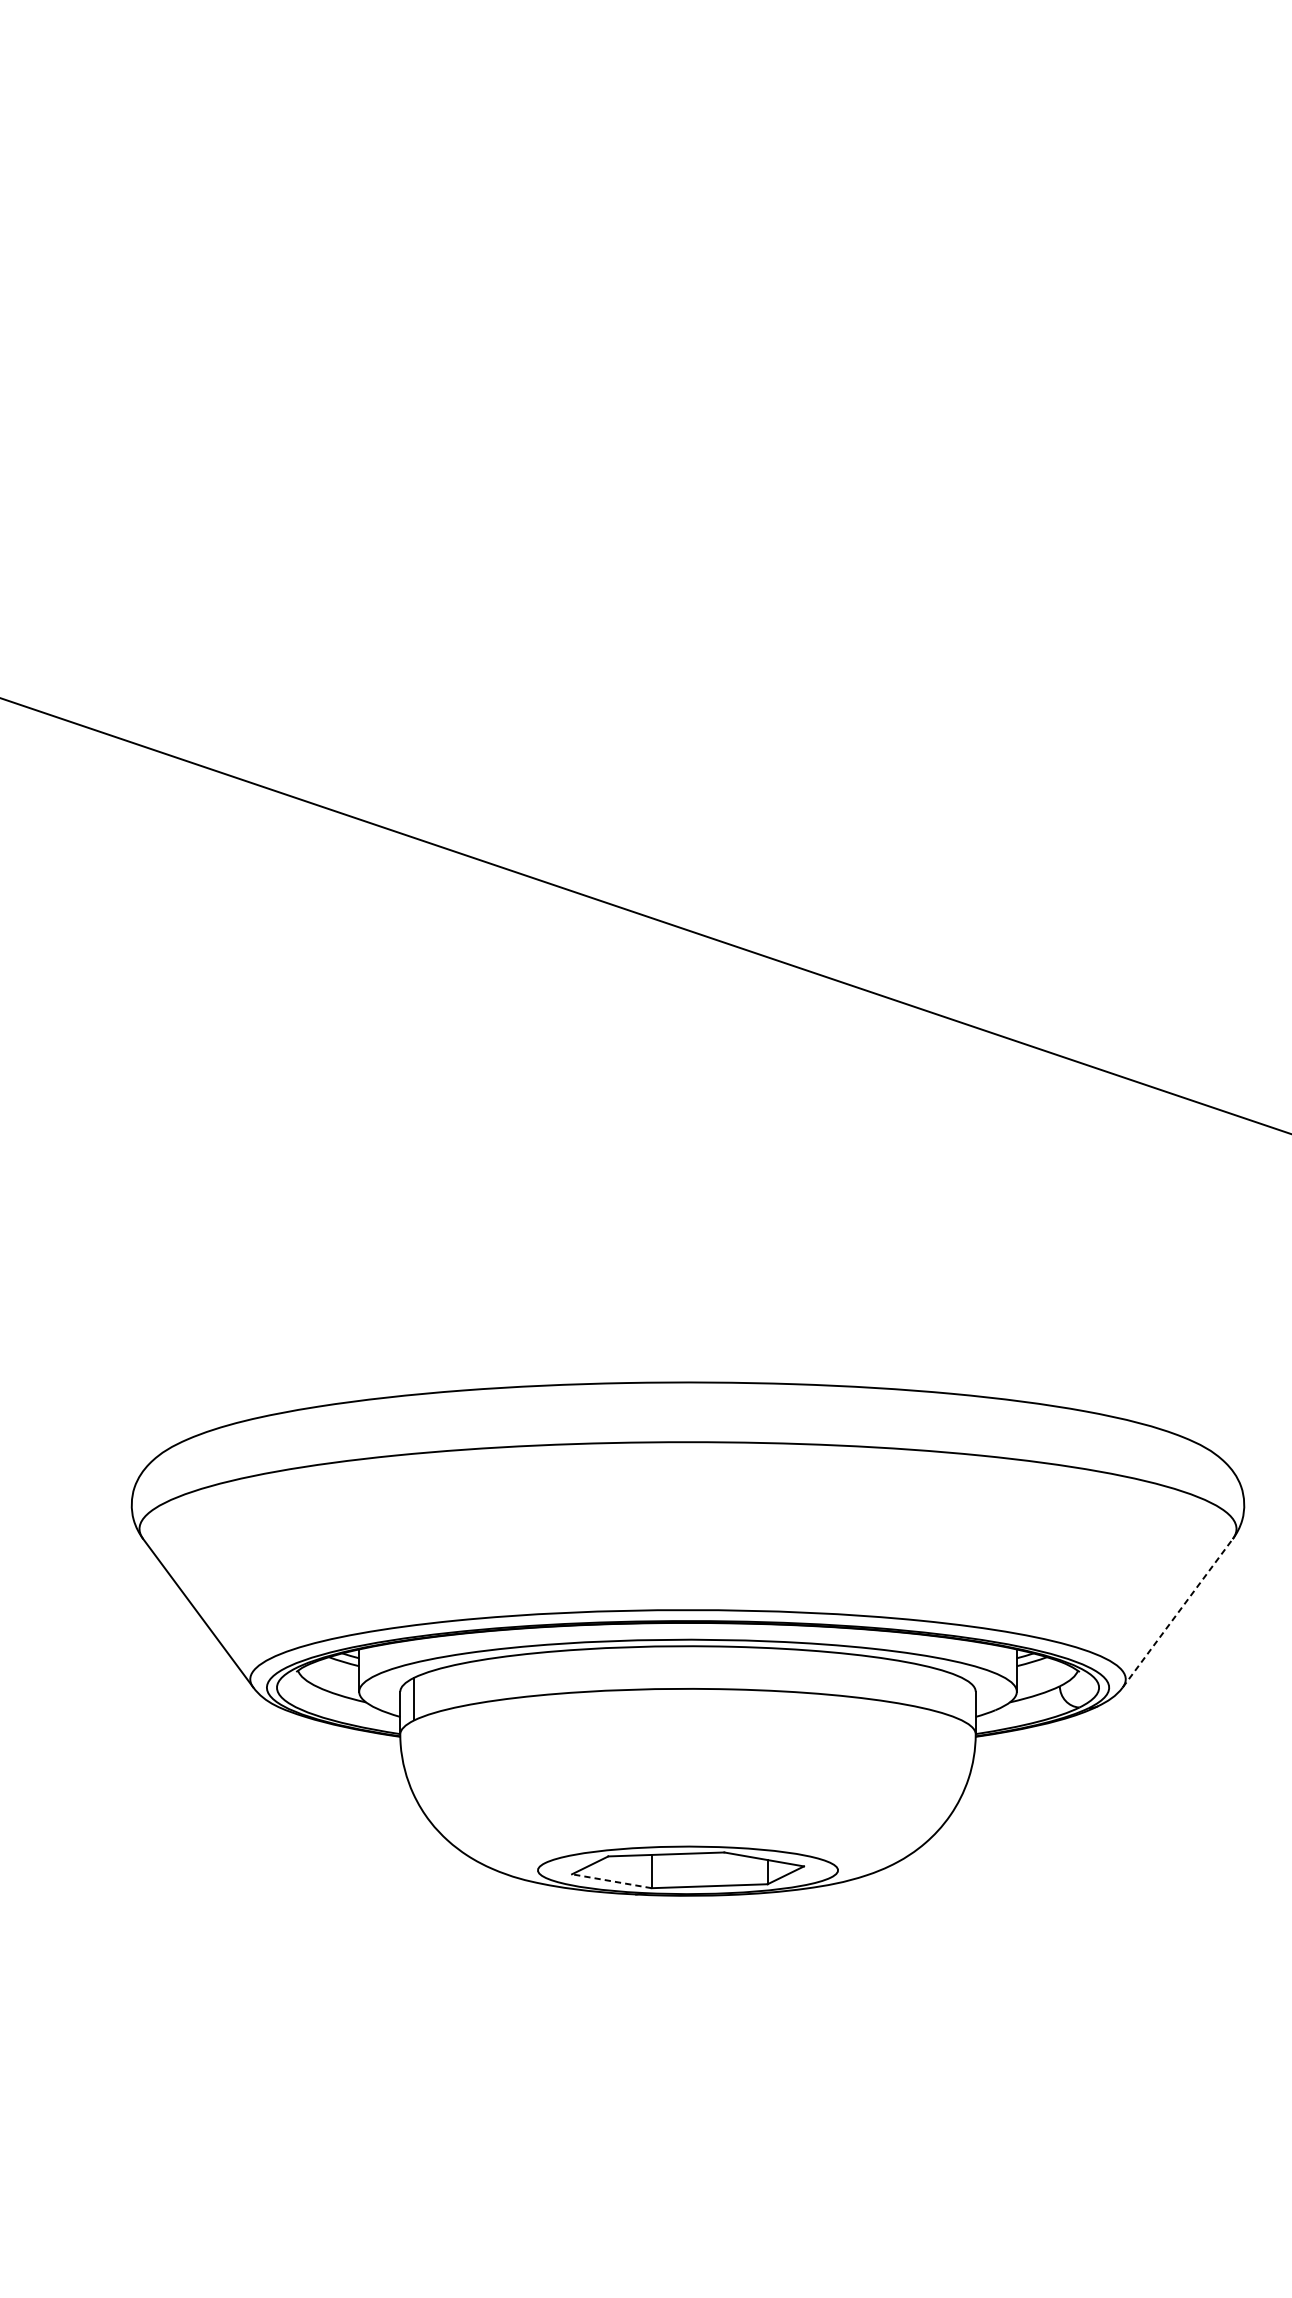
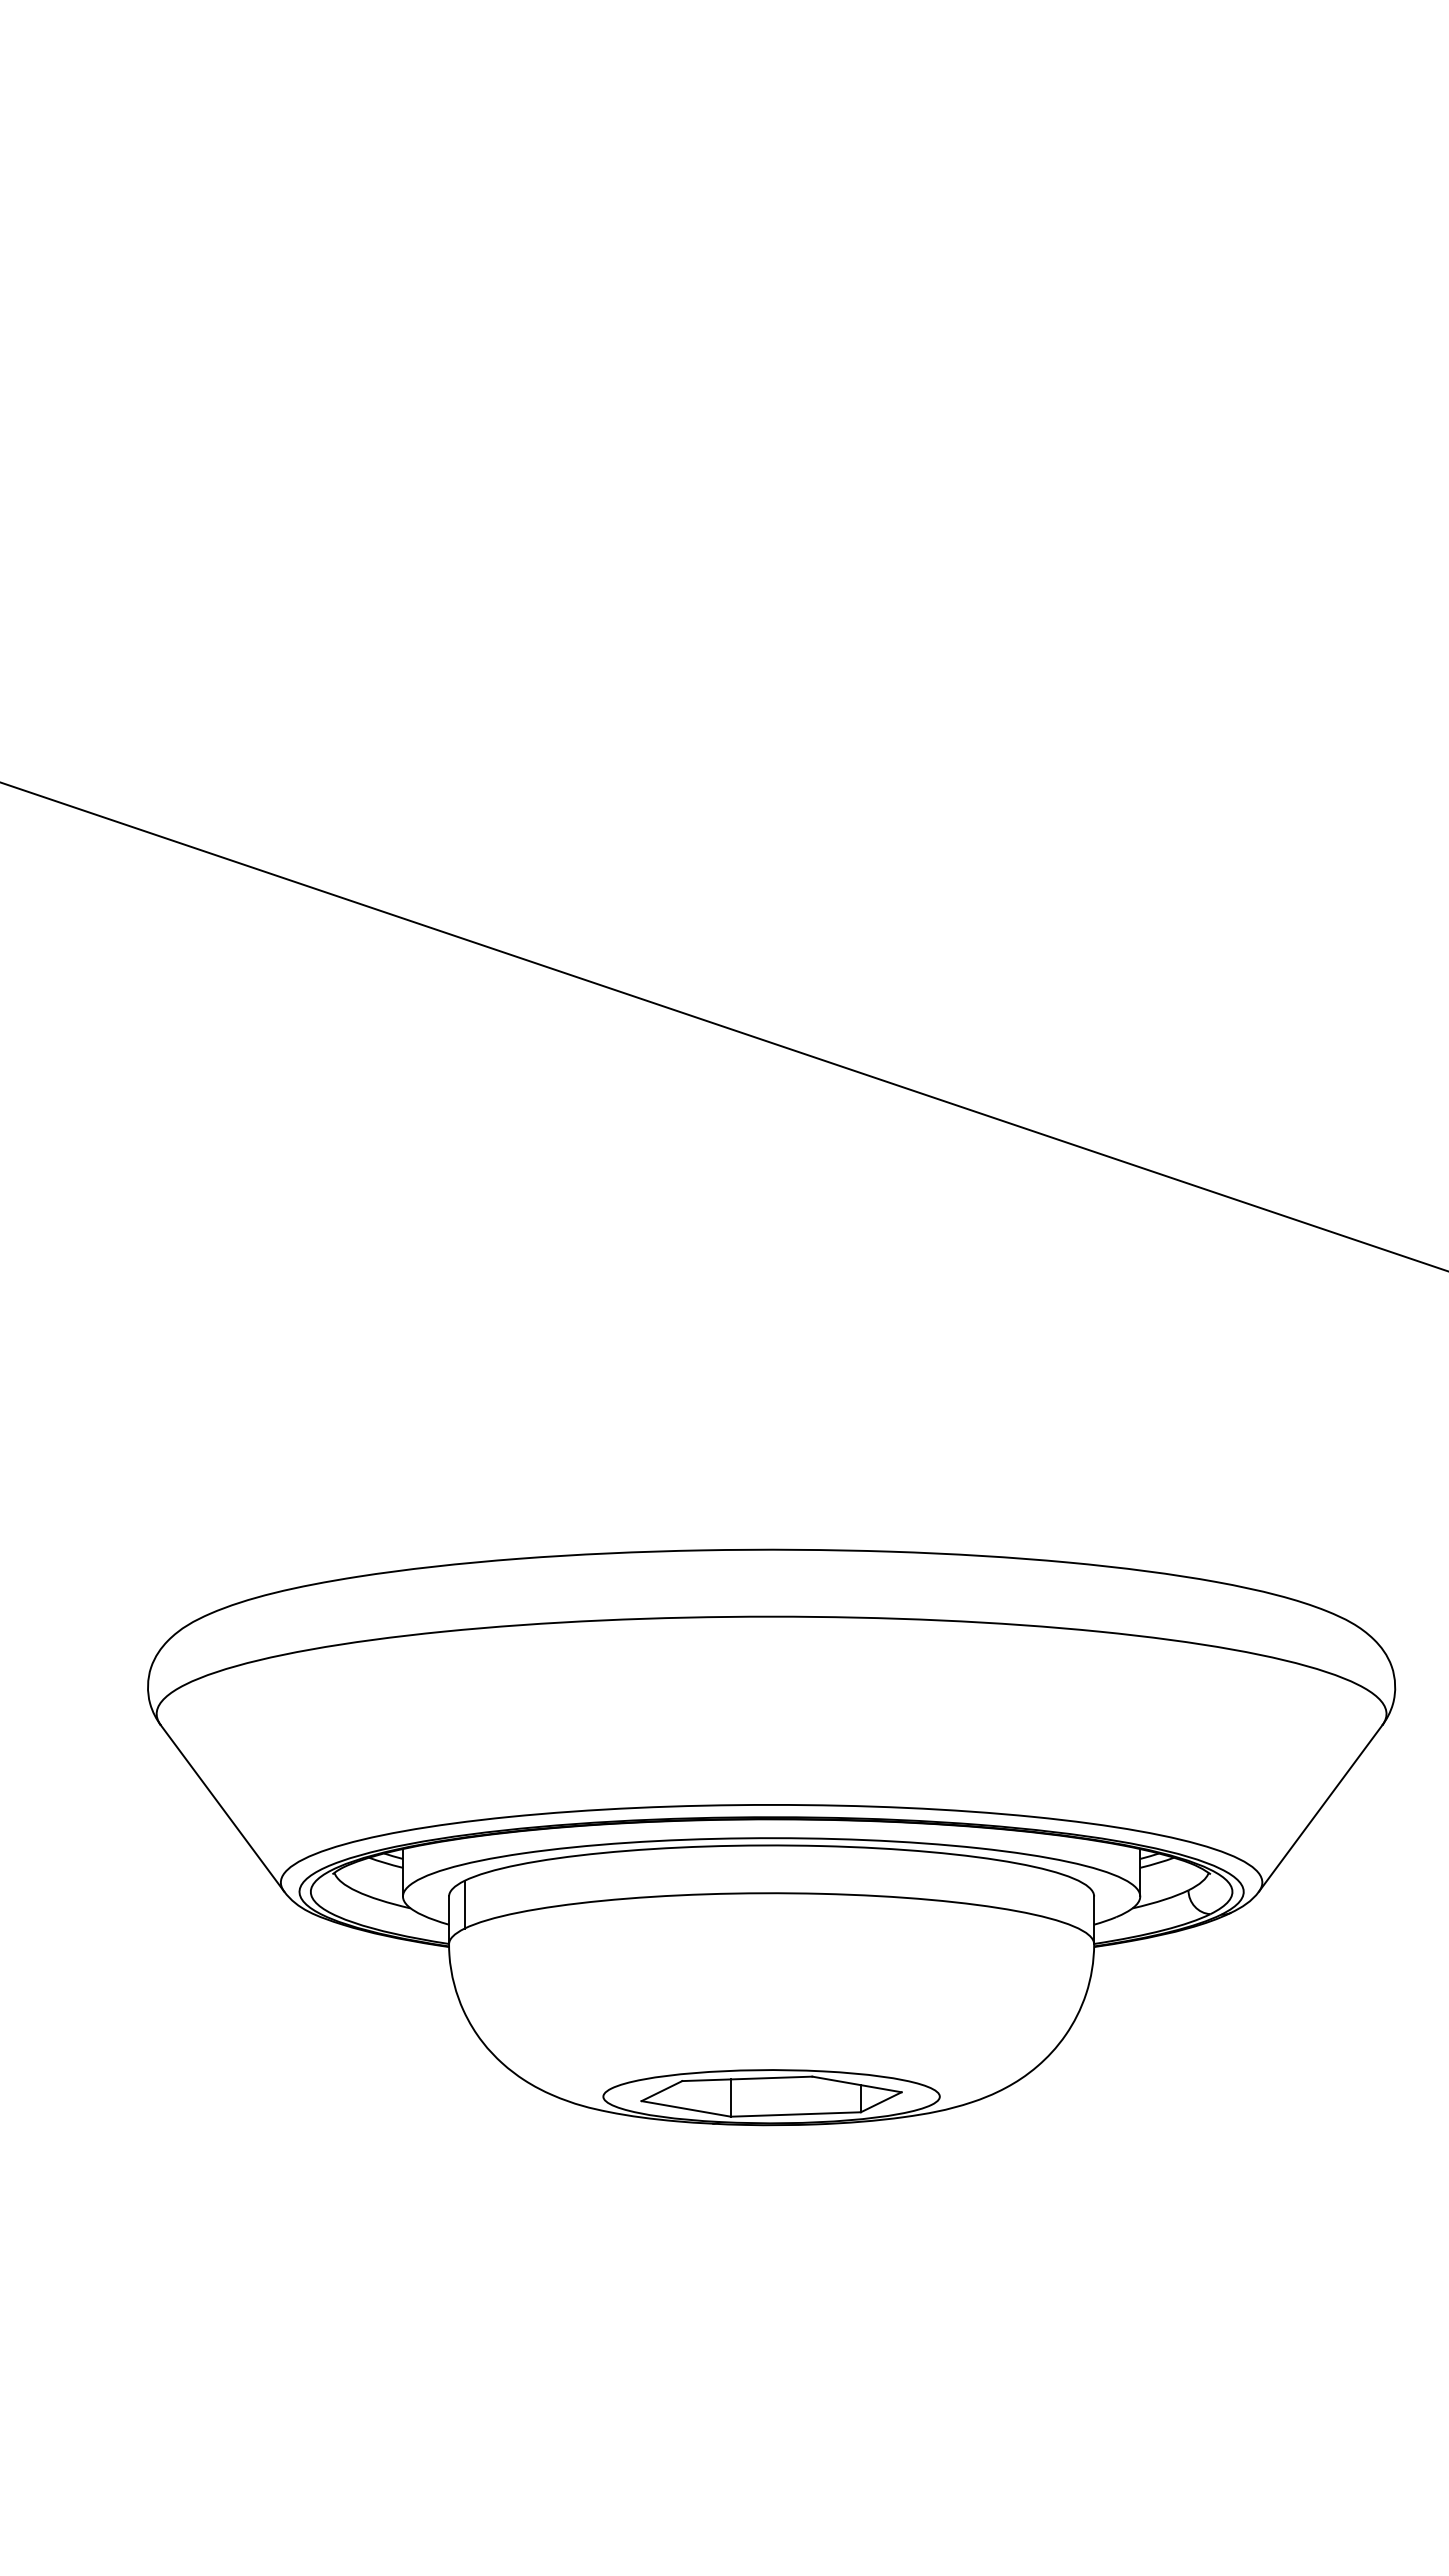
line: (1177, 1613) -> (1320, 1808), dashed -> solid
line: (611, 1880) -> (685, 2108), dashed -> solid

